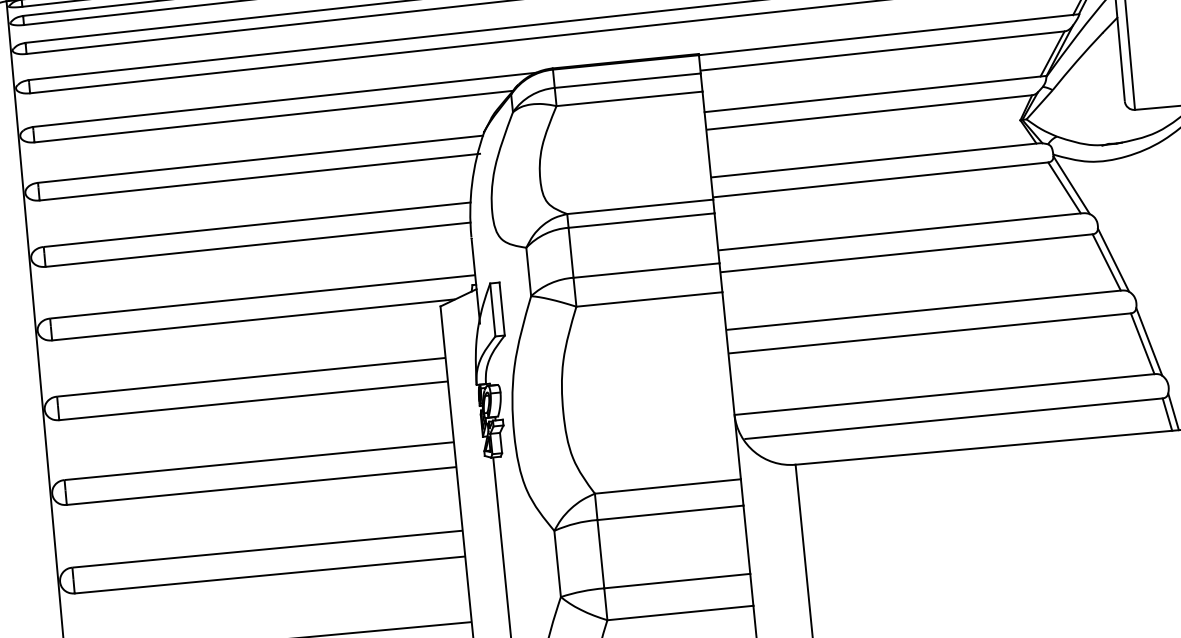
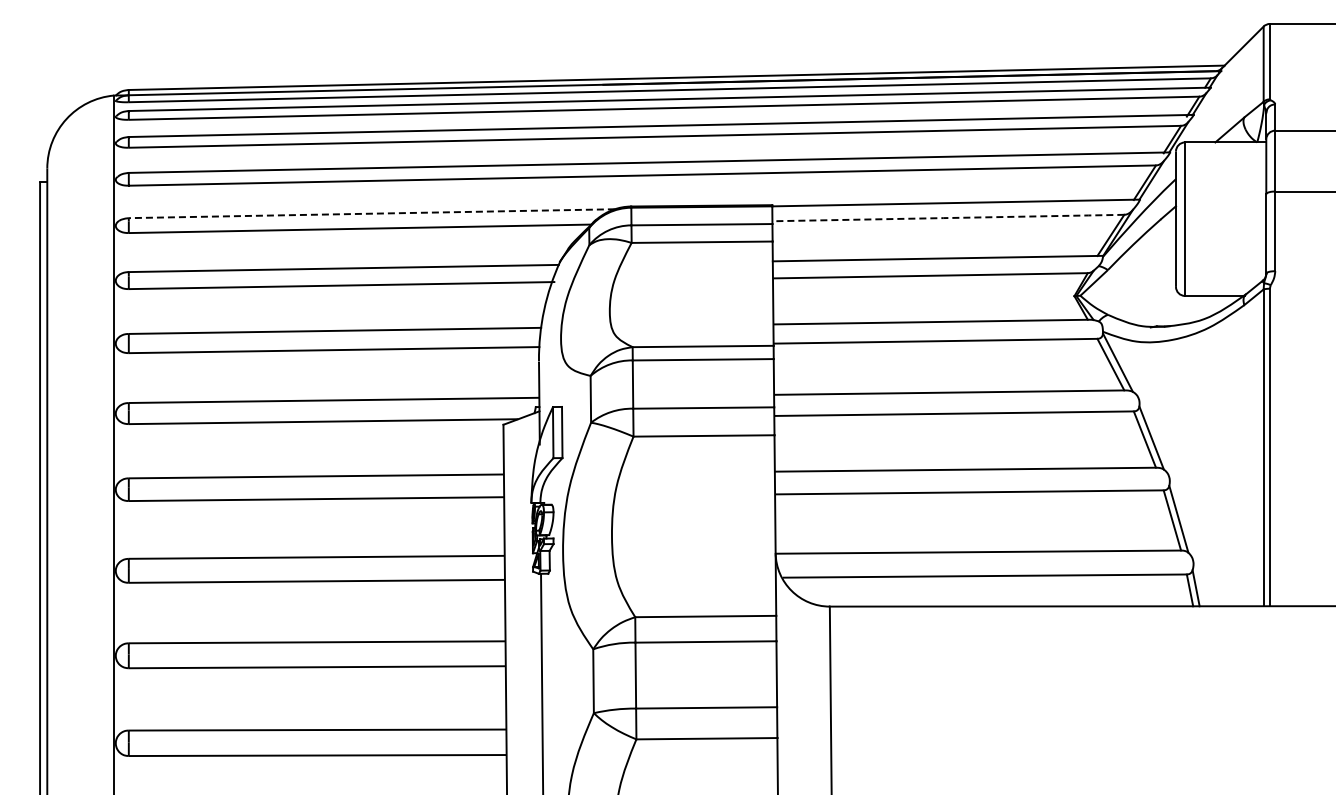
line: (882, 51) -> (948, 218), solid -> dashed
line: (284, 99) -> (371, 213), solid -> dashed

